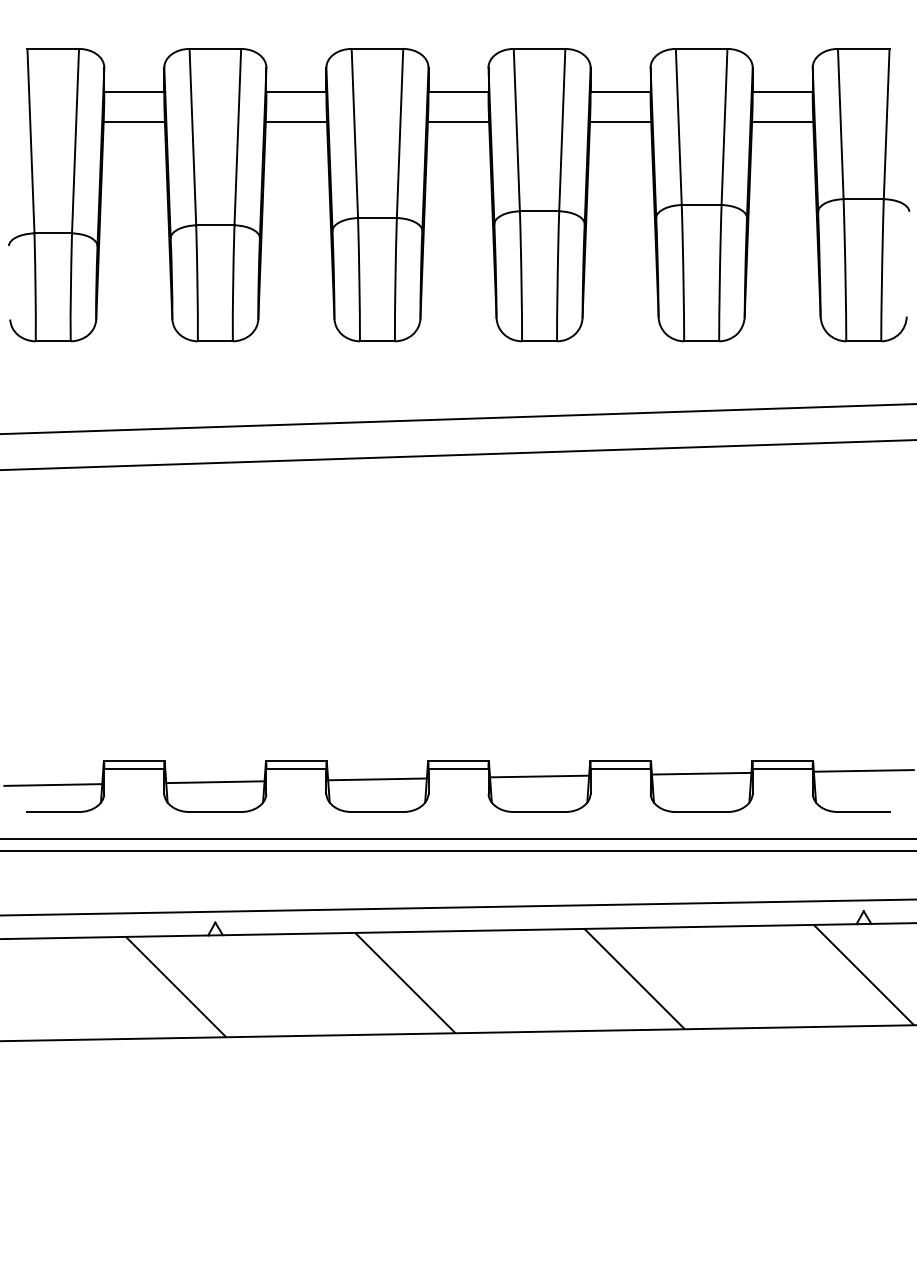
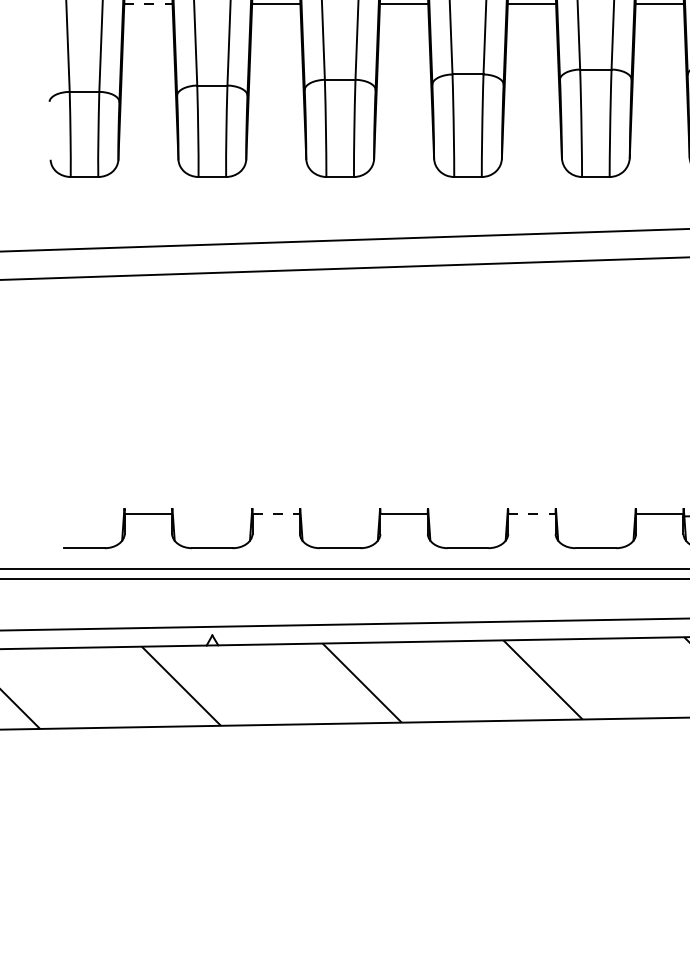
line: (134, 122) -> (148, 4), solid -> dashed
line: (134, 761) -> (148, 508), removed
line: (296, 761) -> (276, 508), removed
line: (458, 761) -> (404, 508), removed
line: (620, 761) -> (531, 508), removed
line: (782, 761) -> (659, 508), removed
line: (296, 768) -> (276, 513), solid -> dashed
line: (620, 768) -> (531, 513), solid -> dashed
line: (701, 773) -> (595, 517), removed
line: (539, 776) -> (467, 520), removed
line: (377, 779) -> (340, 522), removed
line: (215, 782) -> (212, 524), removed
line: (53, 784) -> (84, 526), removed

